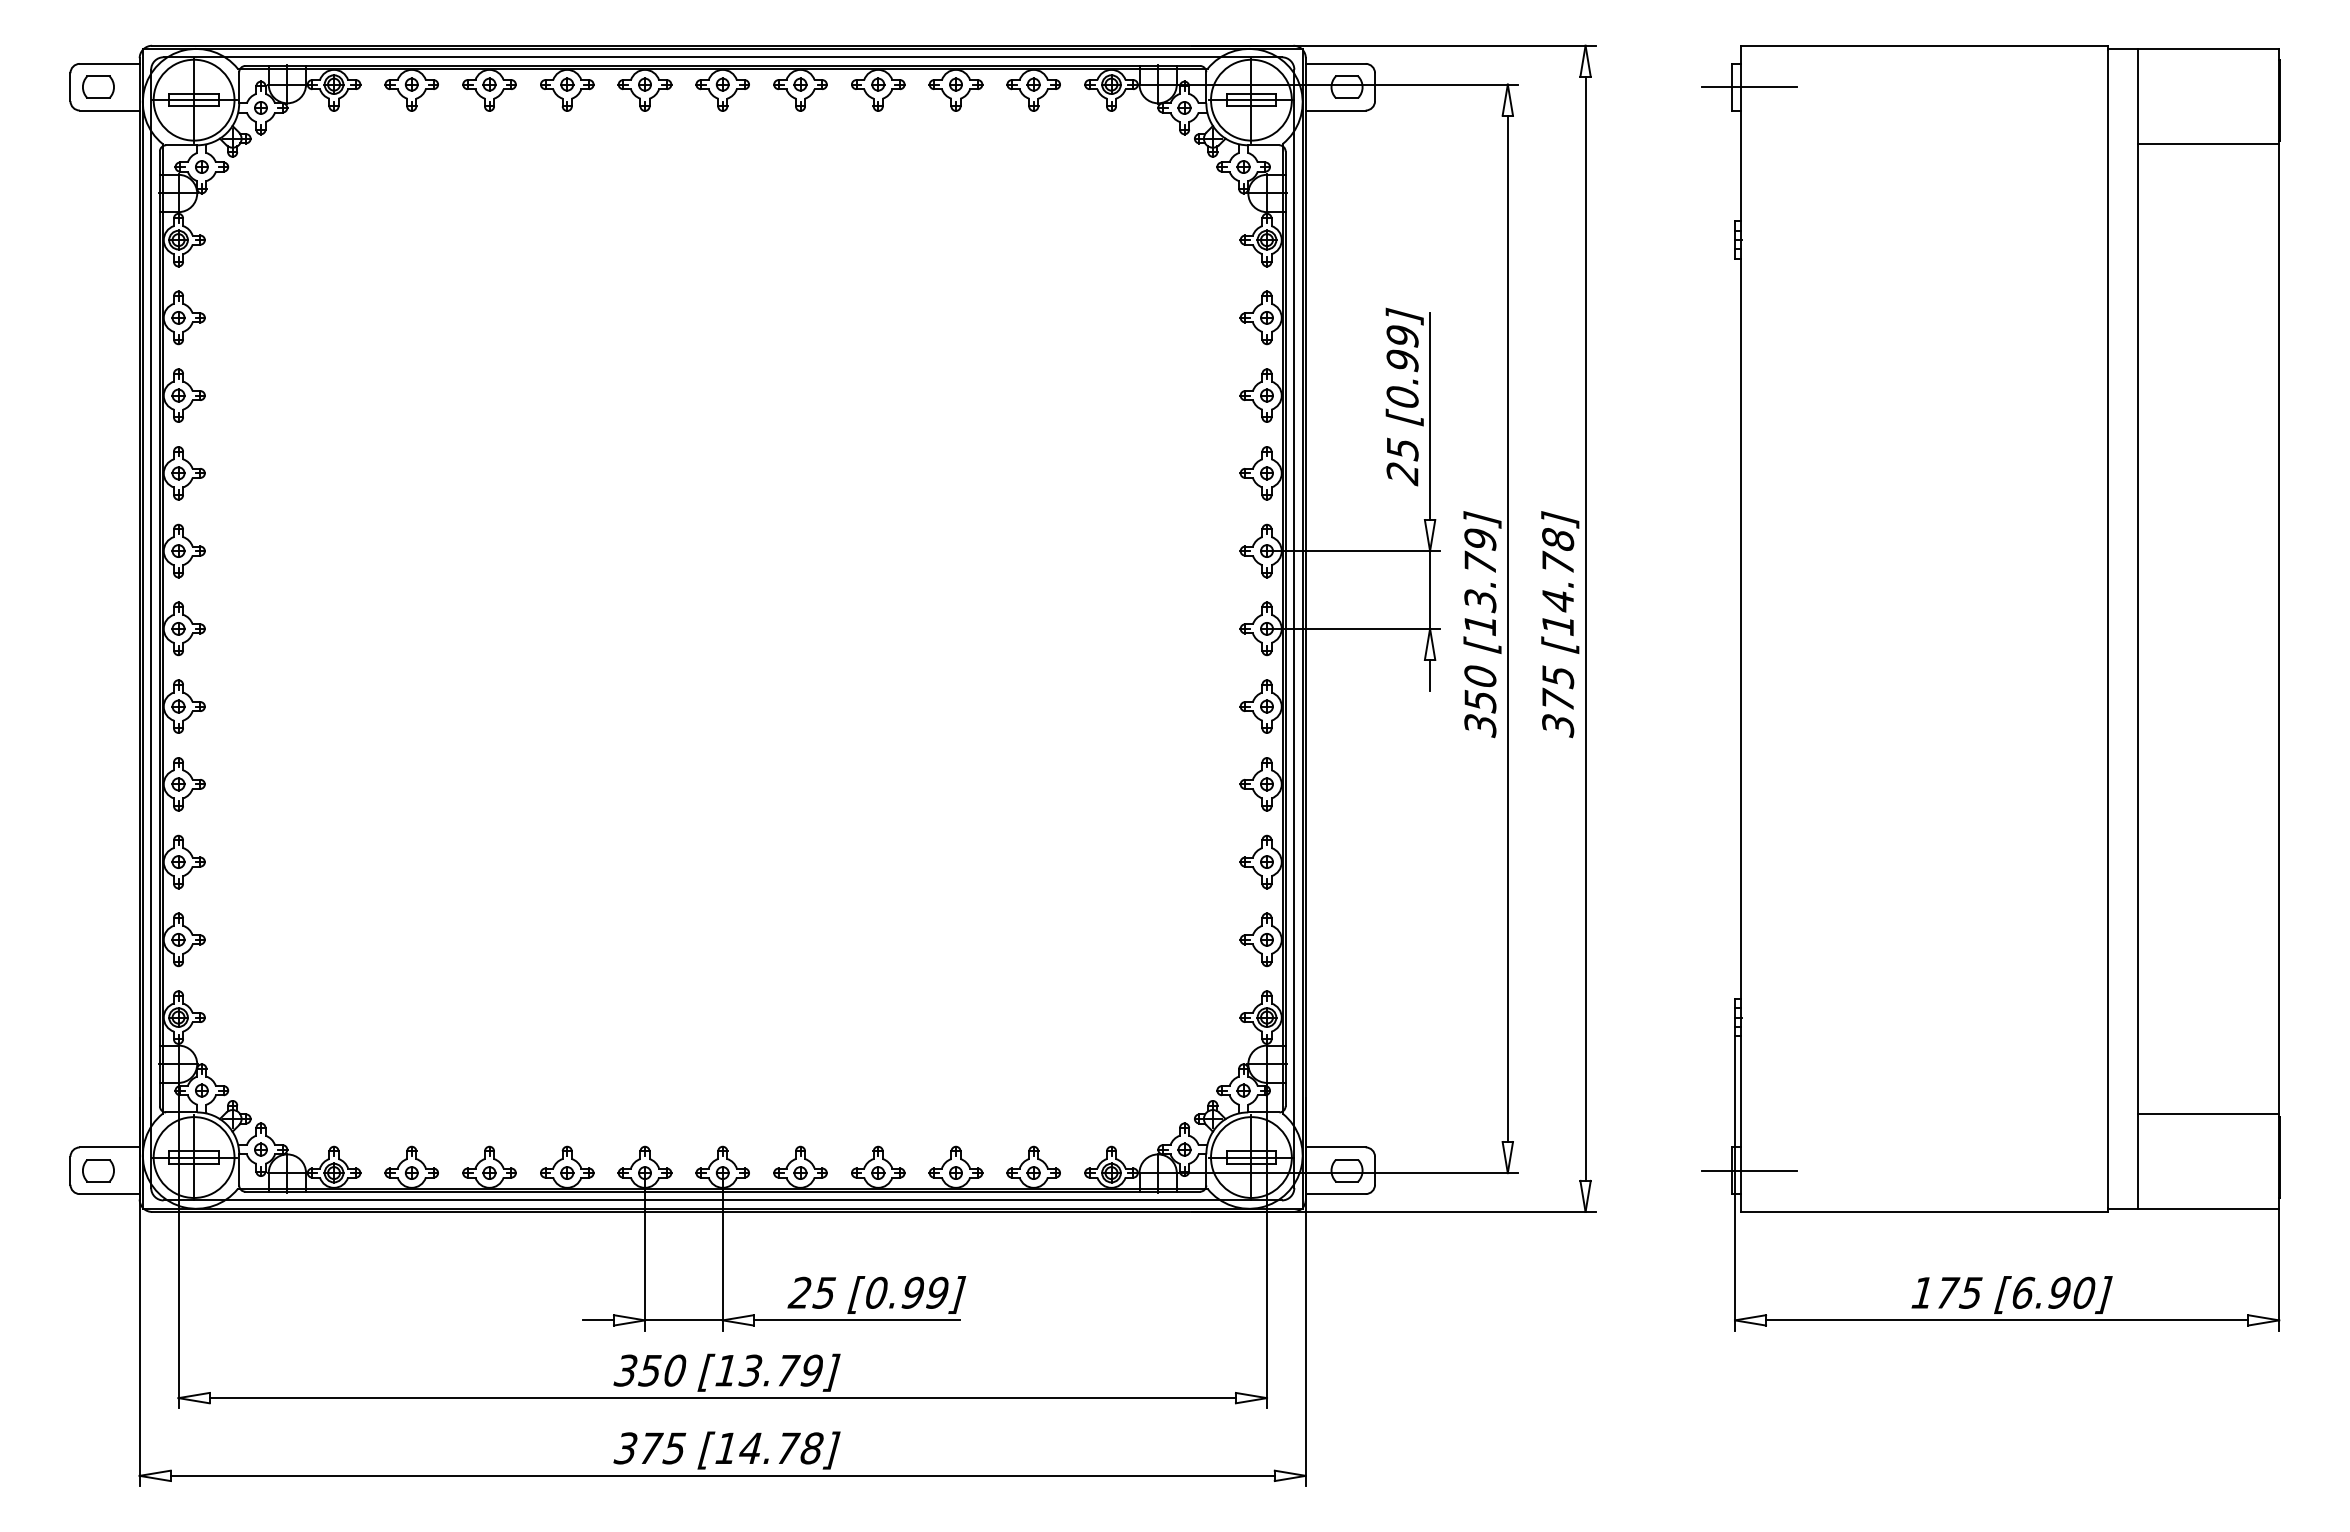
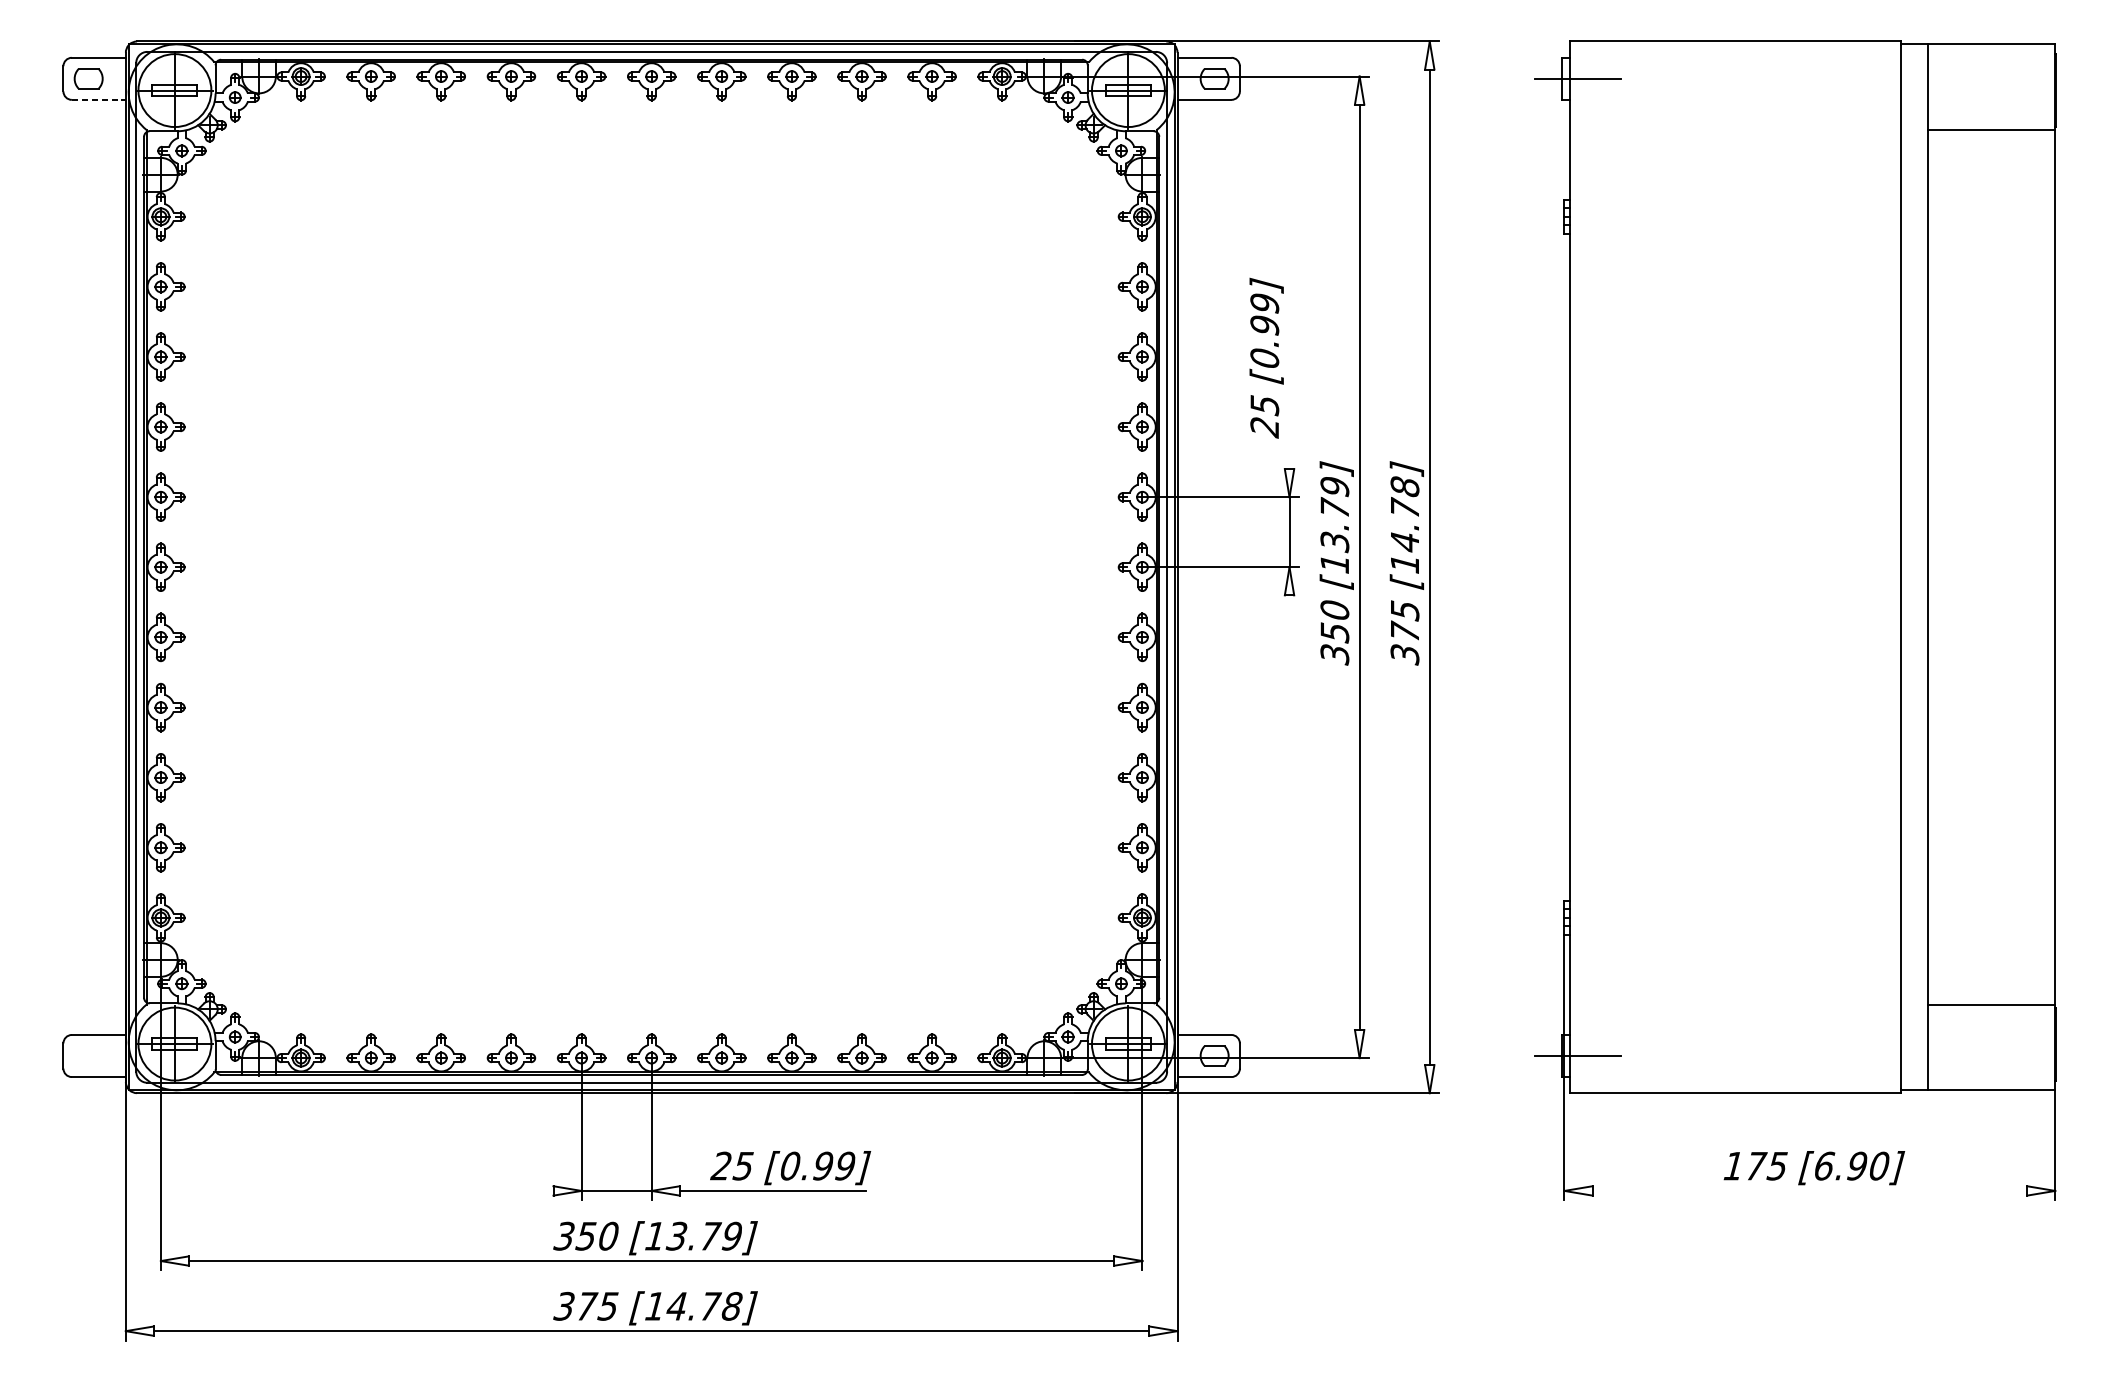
line: (109, 110) -> (98, 99), solid -> dashed
line: (1430, 416) -> (1289, 375), removed
line: (1430, 675) -> (1289, 609), removed
part: (98, 1170) -> (88, 1055), removed
line: (597, 1320) -> (538, 1191), removed
line: (2007, 1320) -> (1810, 1191), removed

